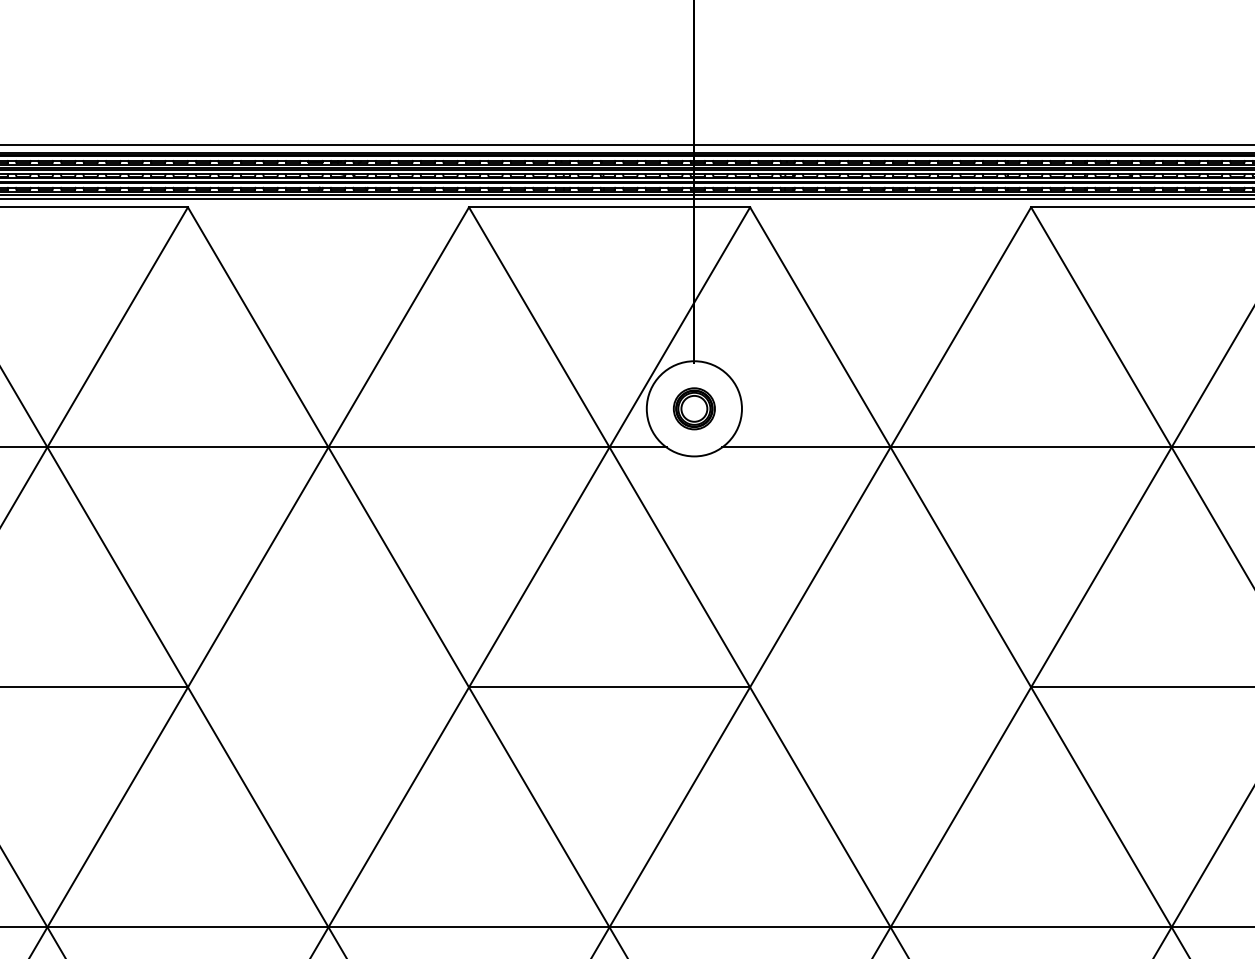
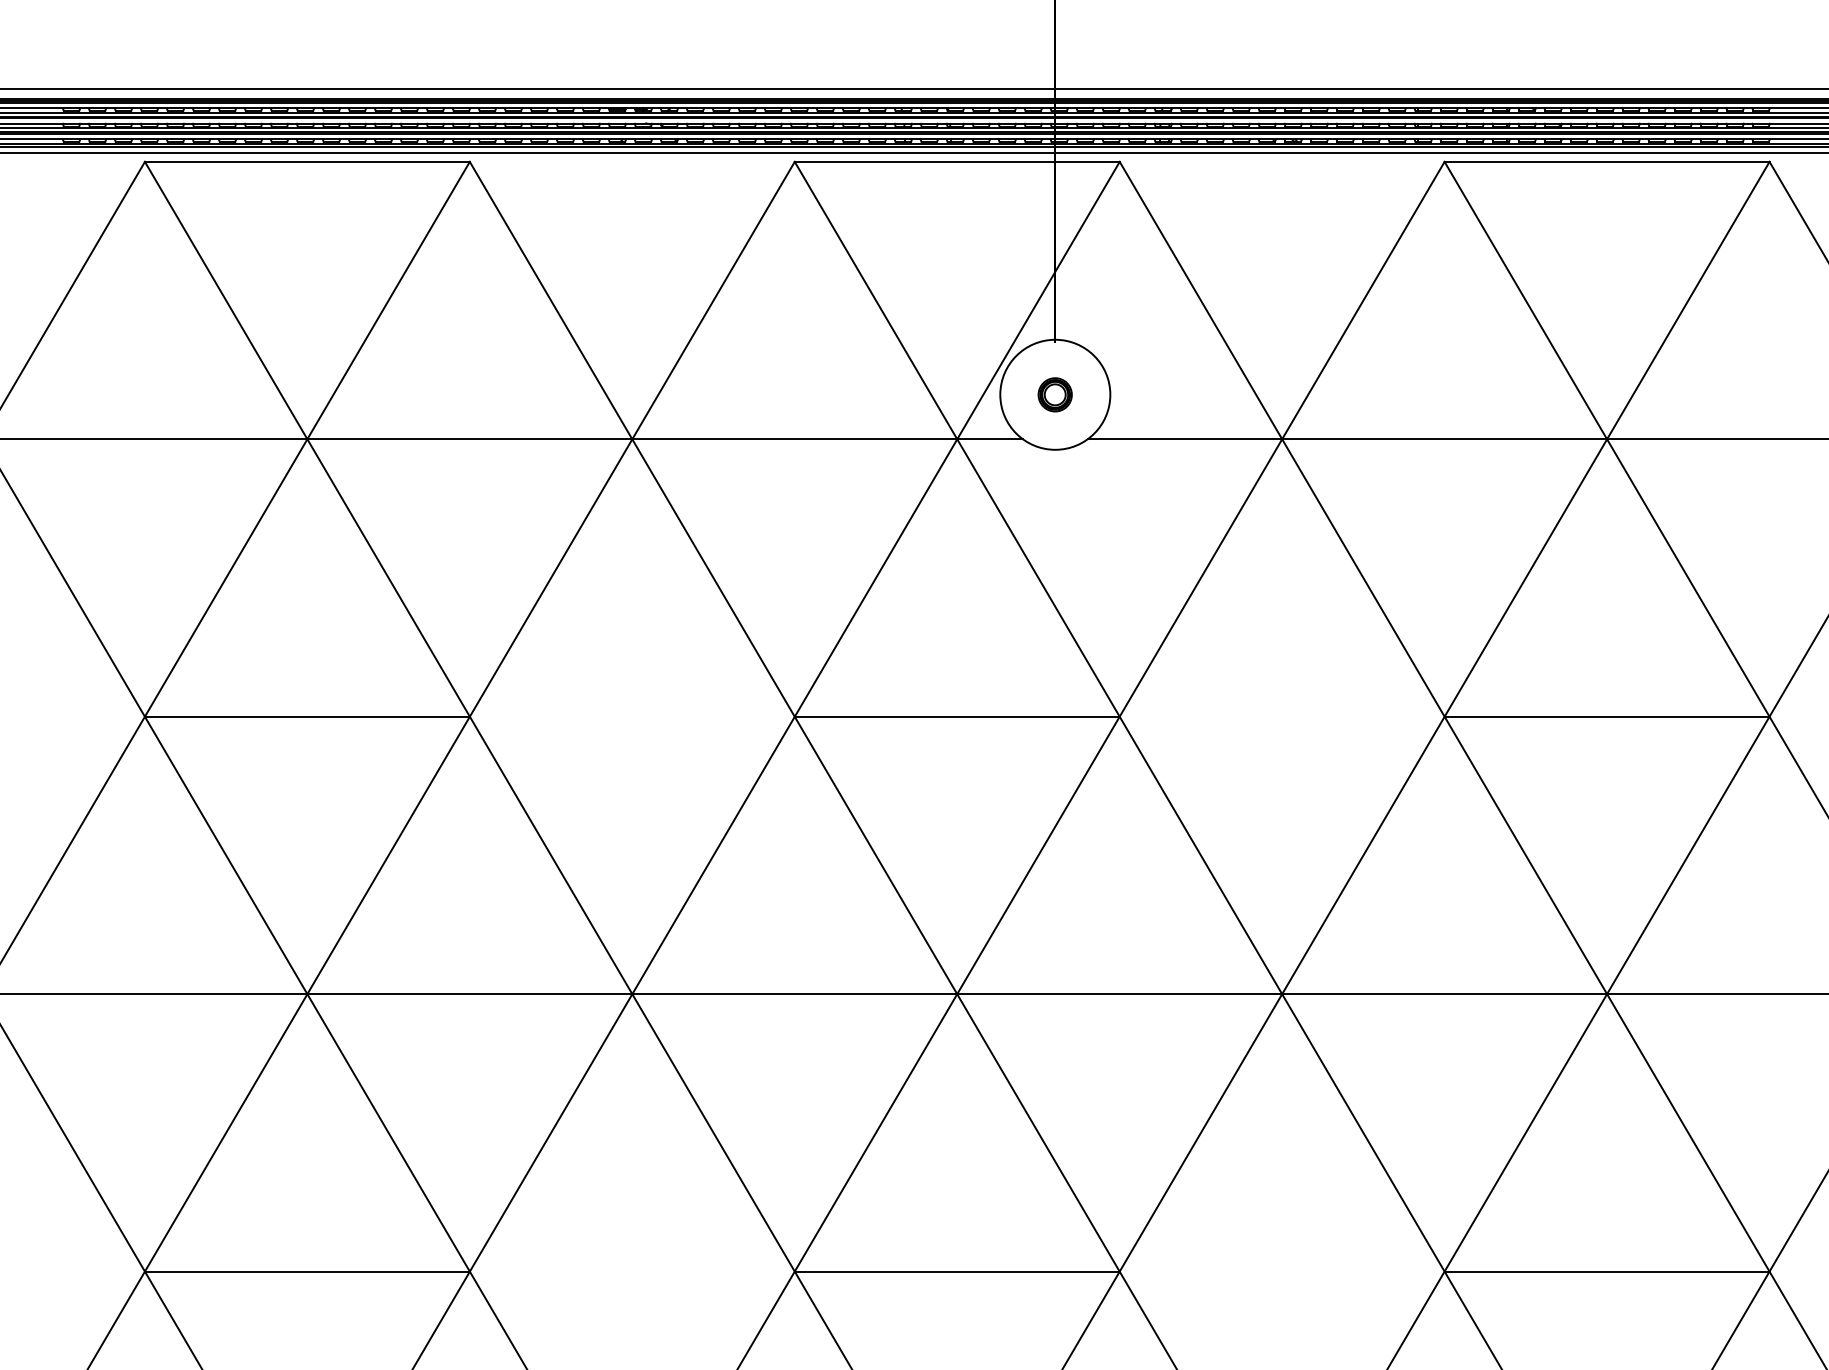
part: (693, 408) -> (1054, 394), size x0.7

